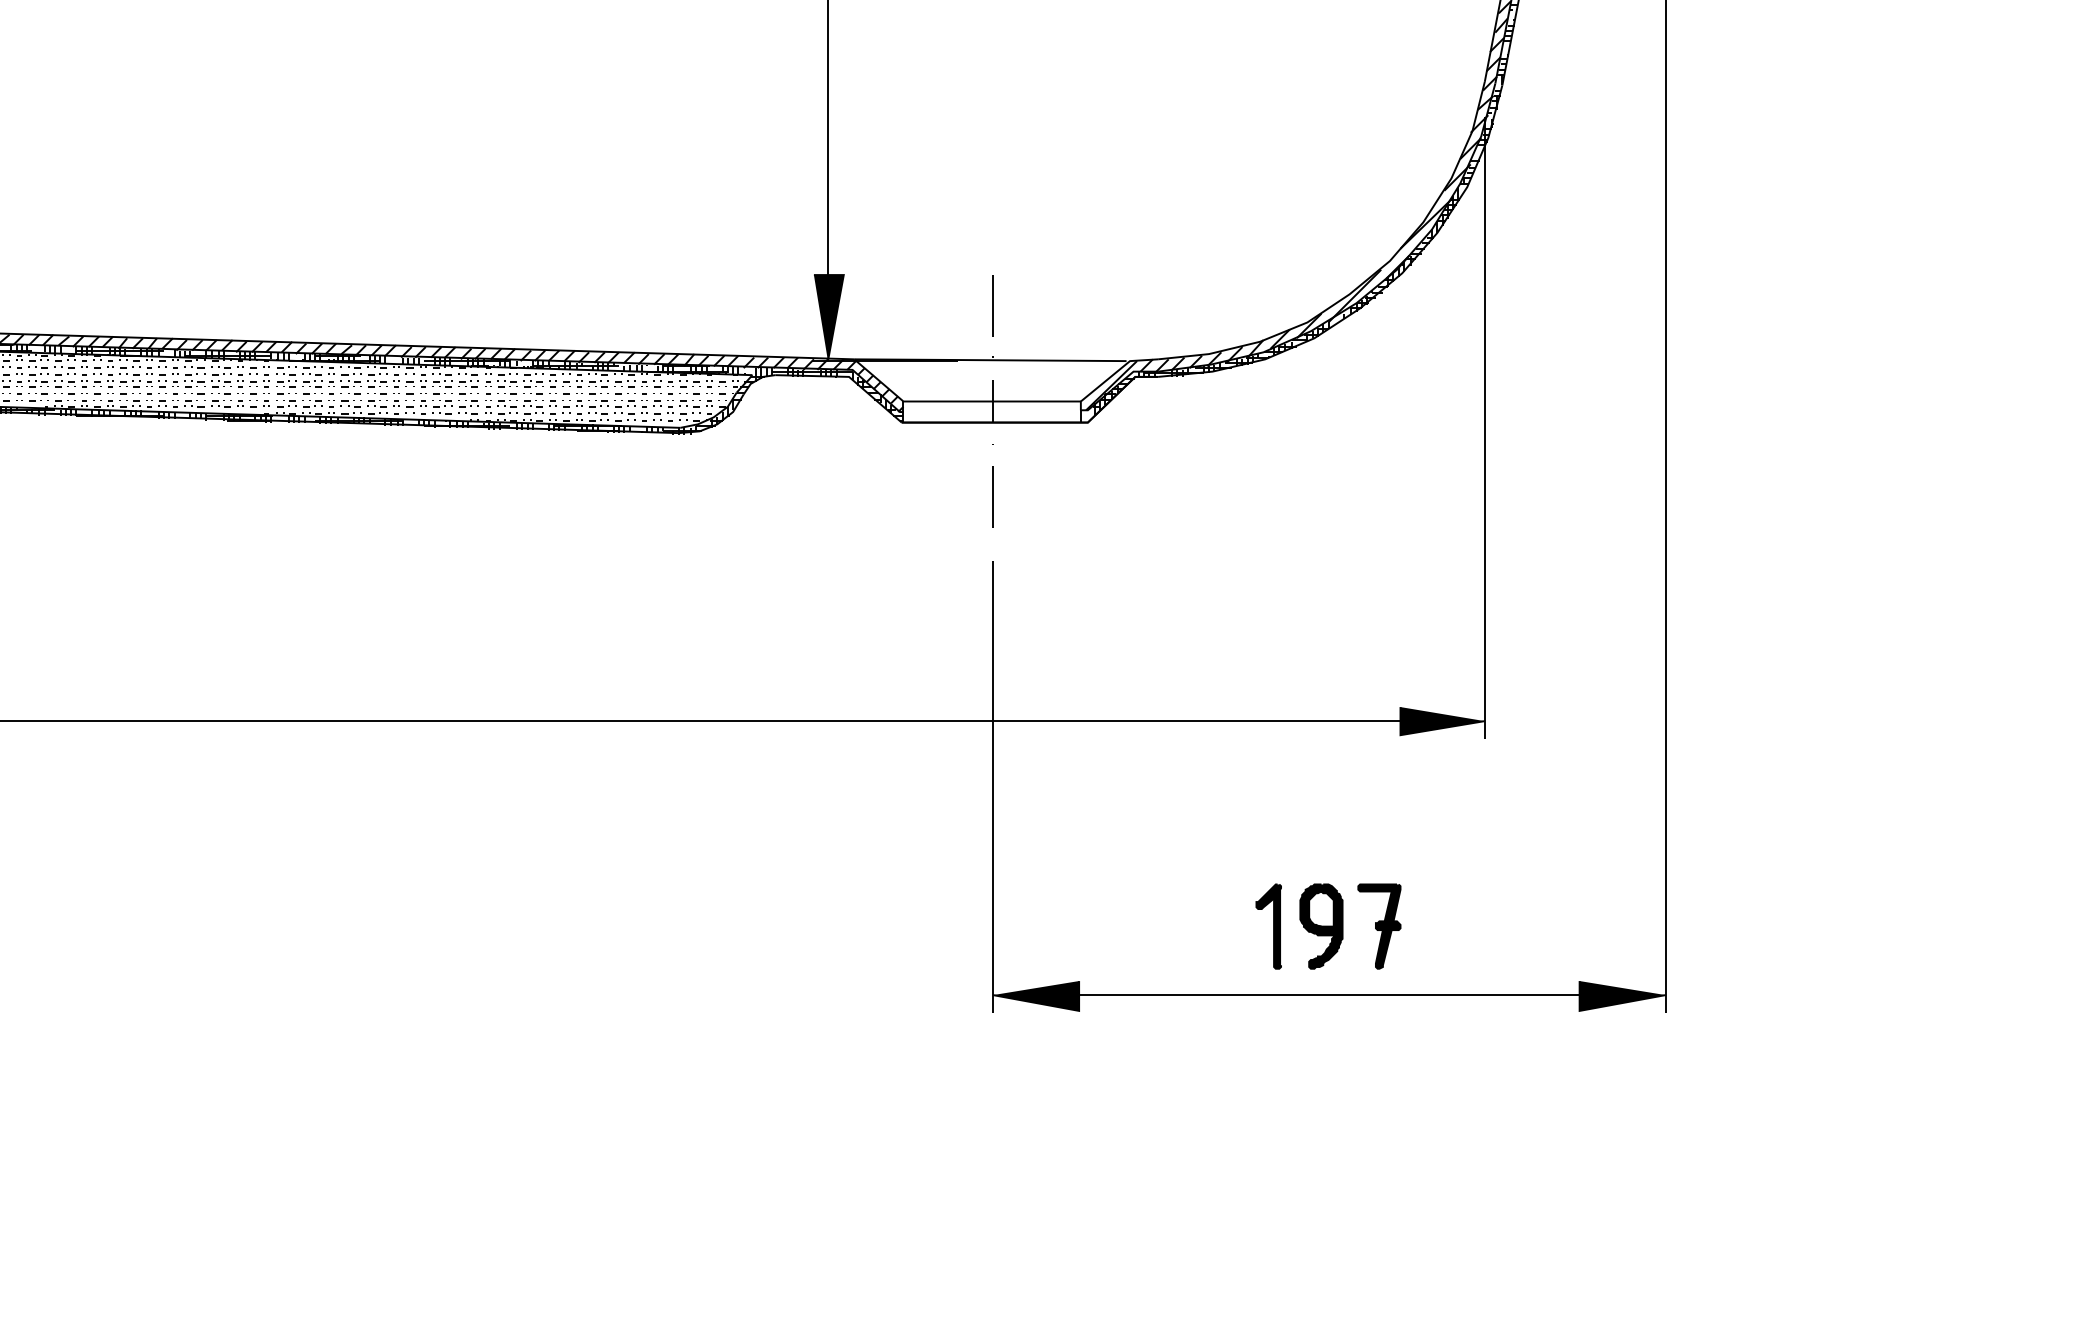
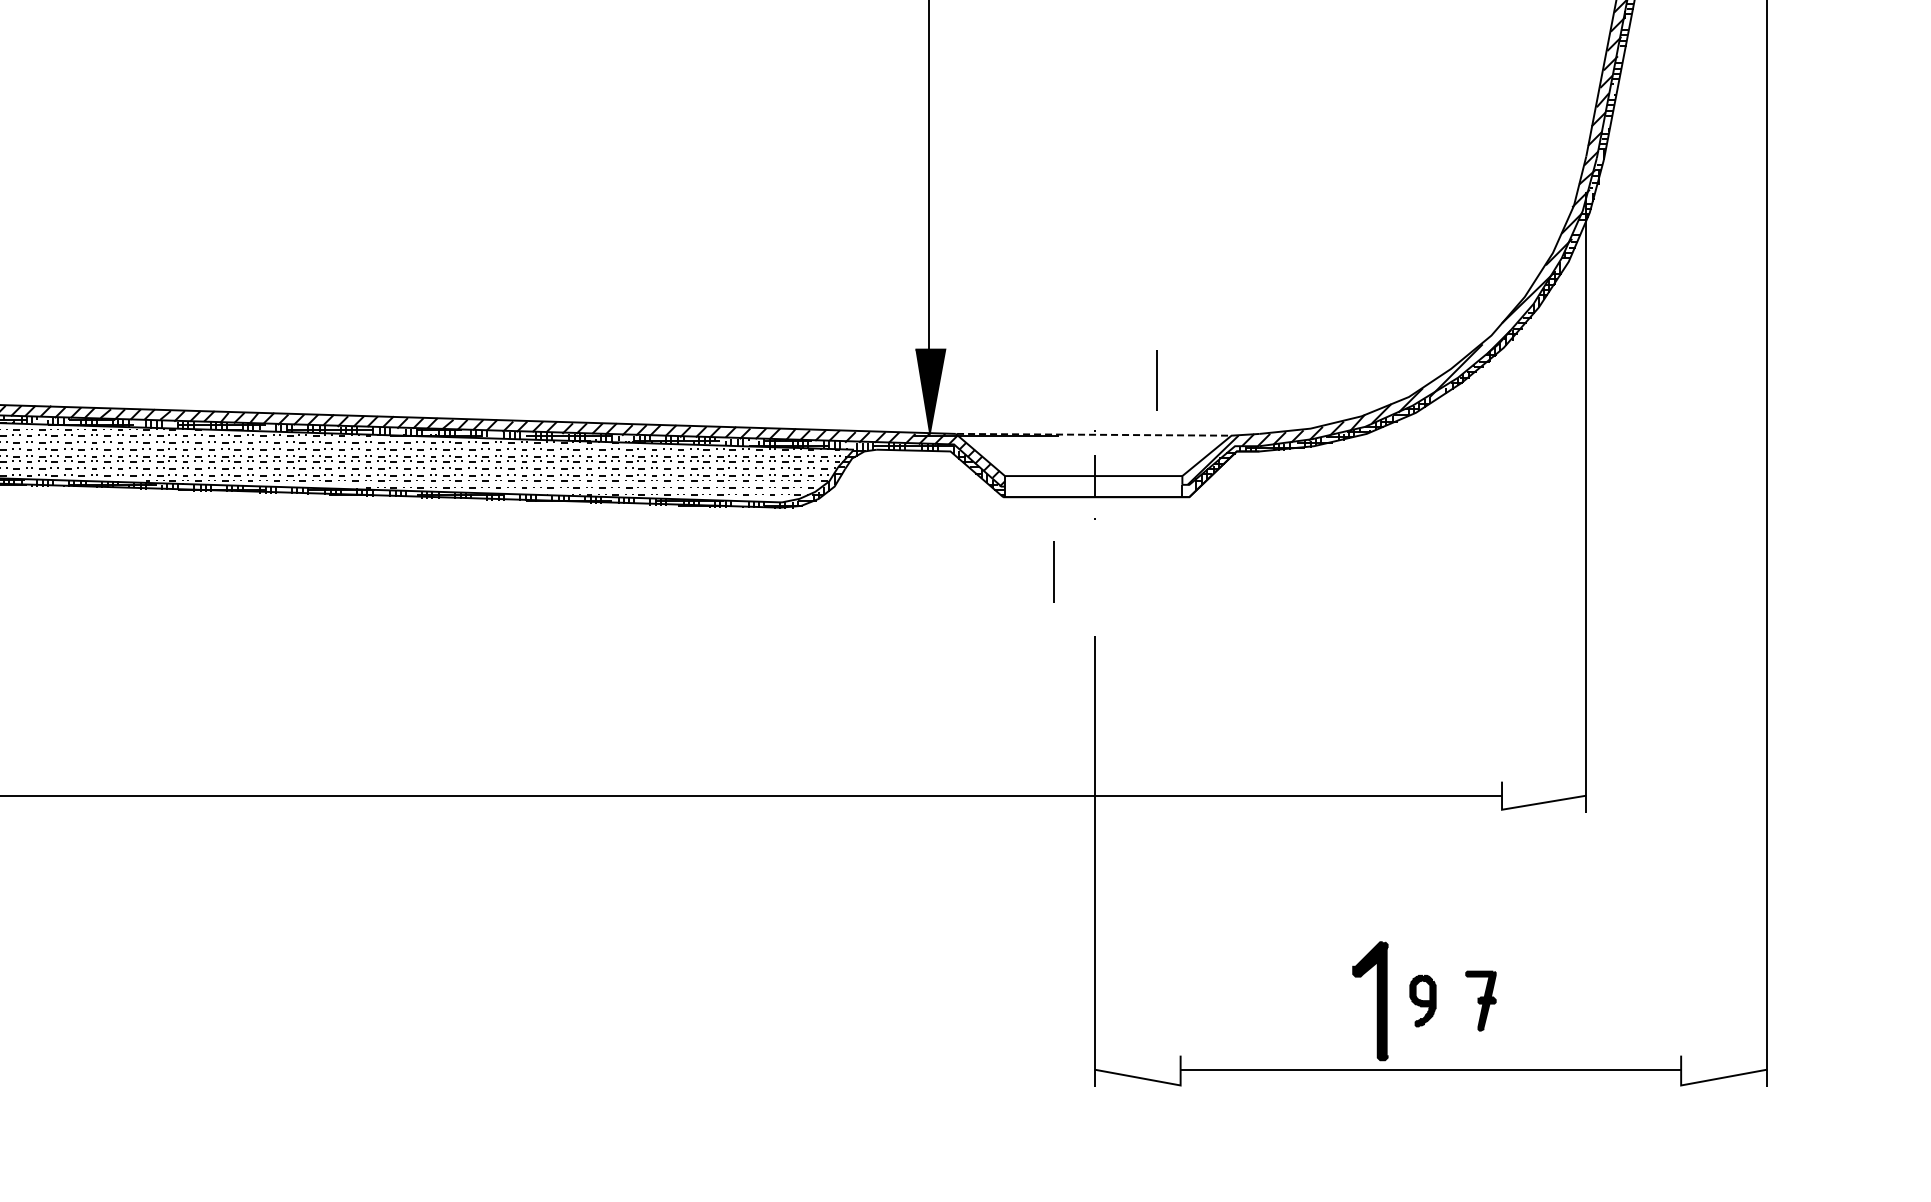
line: (992, 305) -> (1156, 380), moved
line: (989, 360) -> (1091, 435), solid -> dashed
line: (992, 496) -> (1053, 571), moved
fill: (1442, 721) -> (1544, 796), removed
part: (1268, 926) -> (1370, 1001), size x1.4
part: (1321, 926) -> (1423, 1001), size x0.6
part: (1379, 926) -> (1481, 1001), size x0.7
fill: (1036, 995) -> (1138, 1070), removed
fill: (1622, 995) -> (1724, 1070), removed

